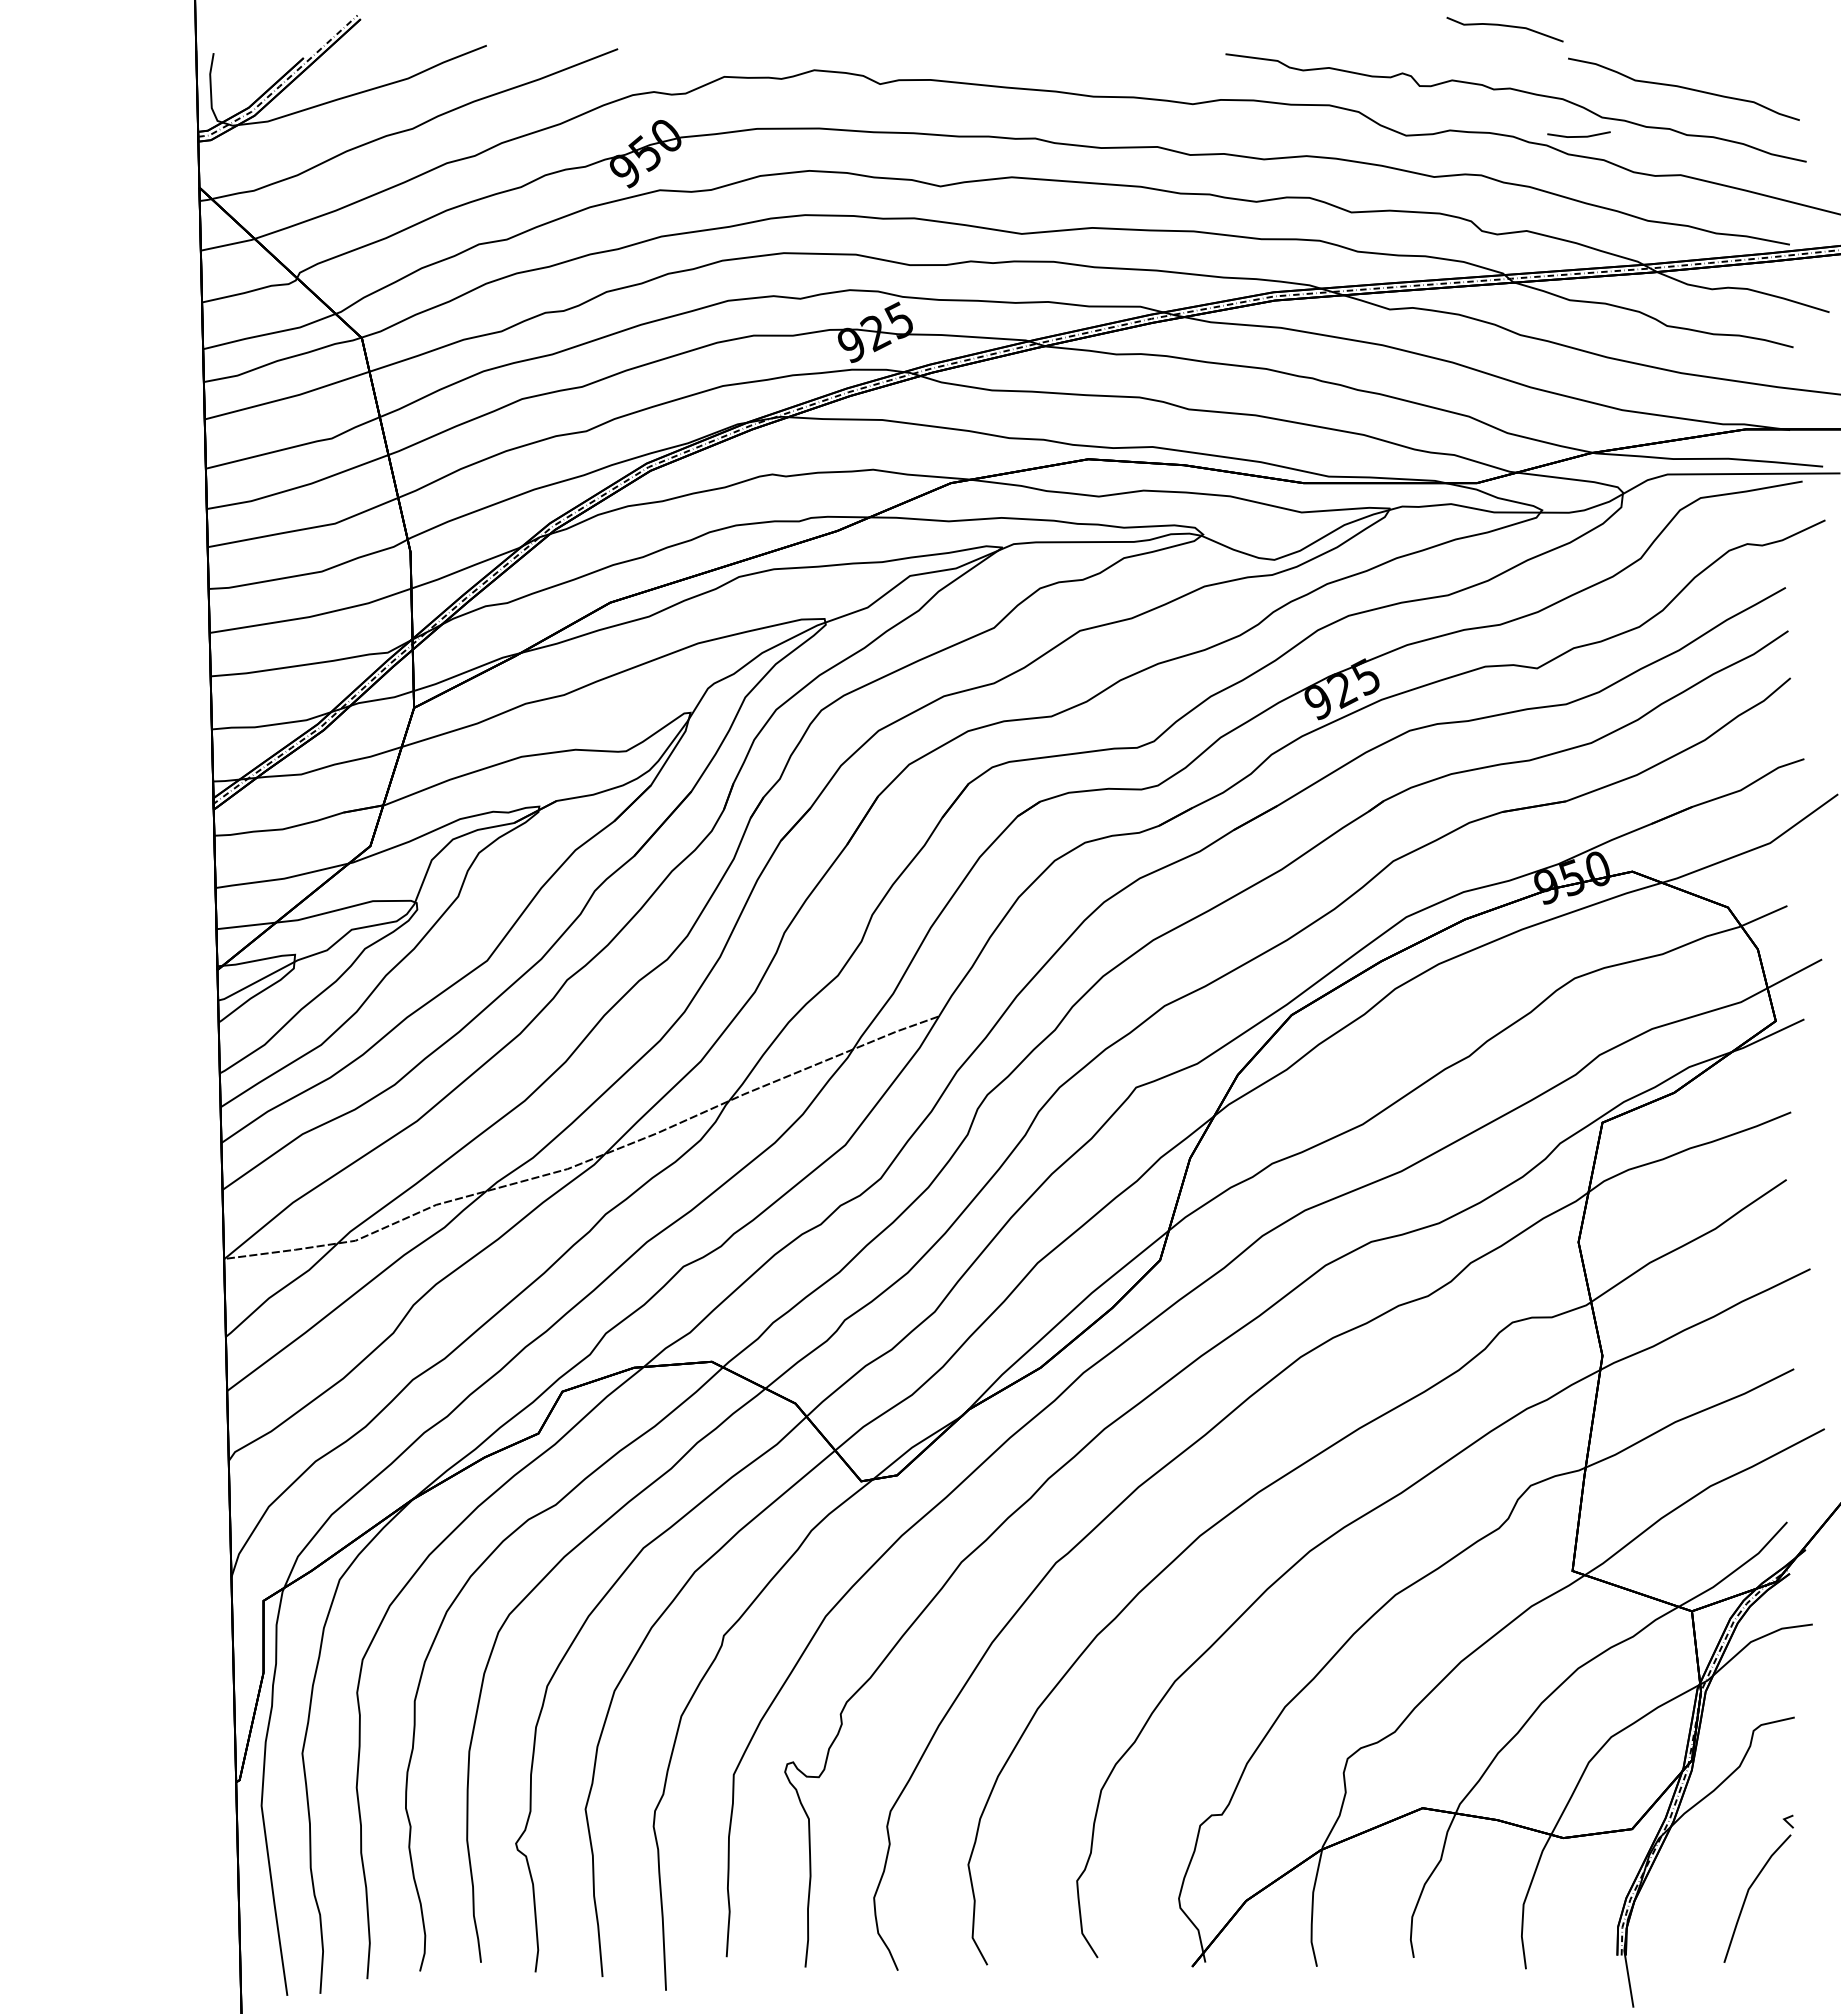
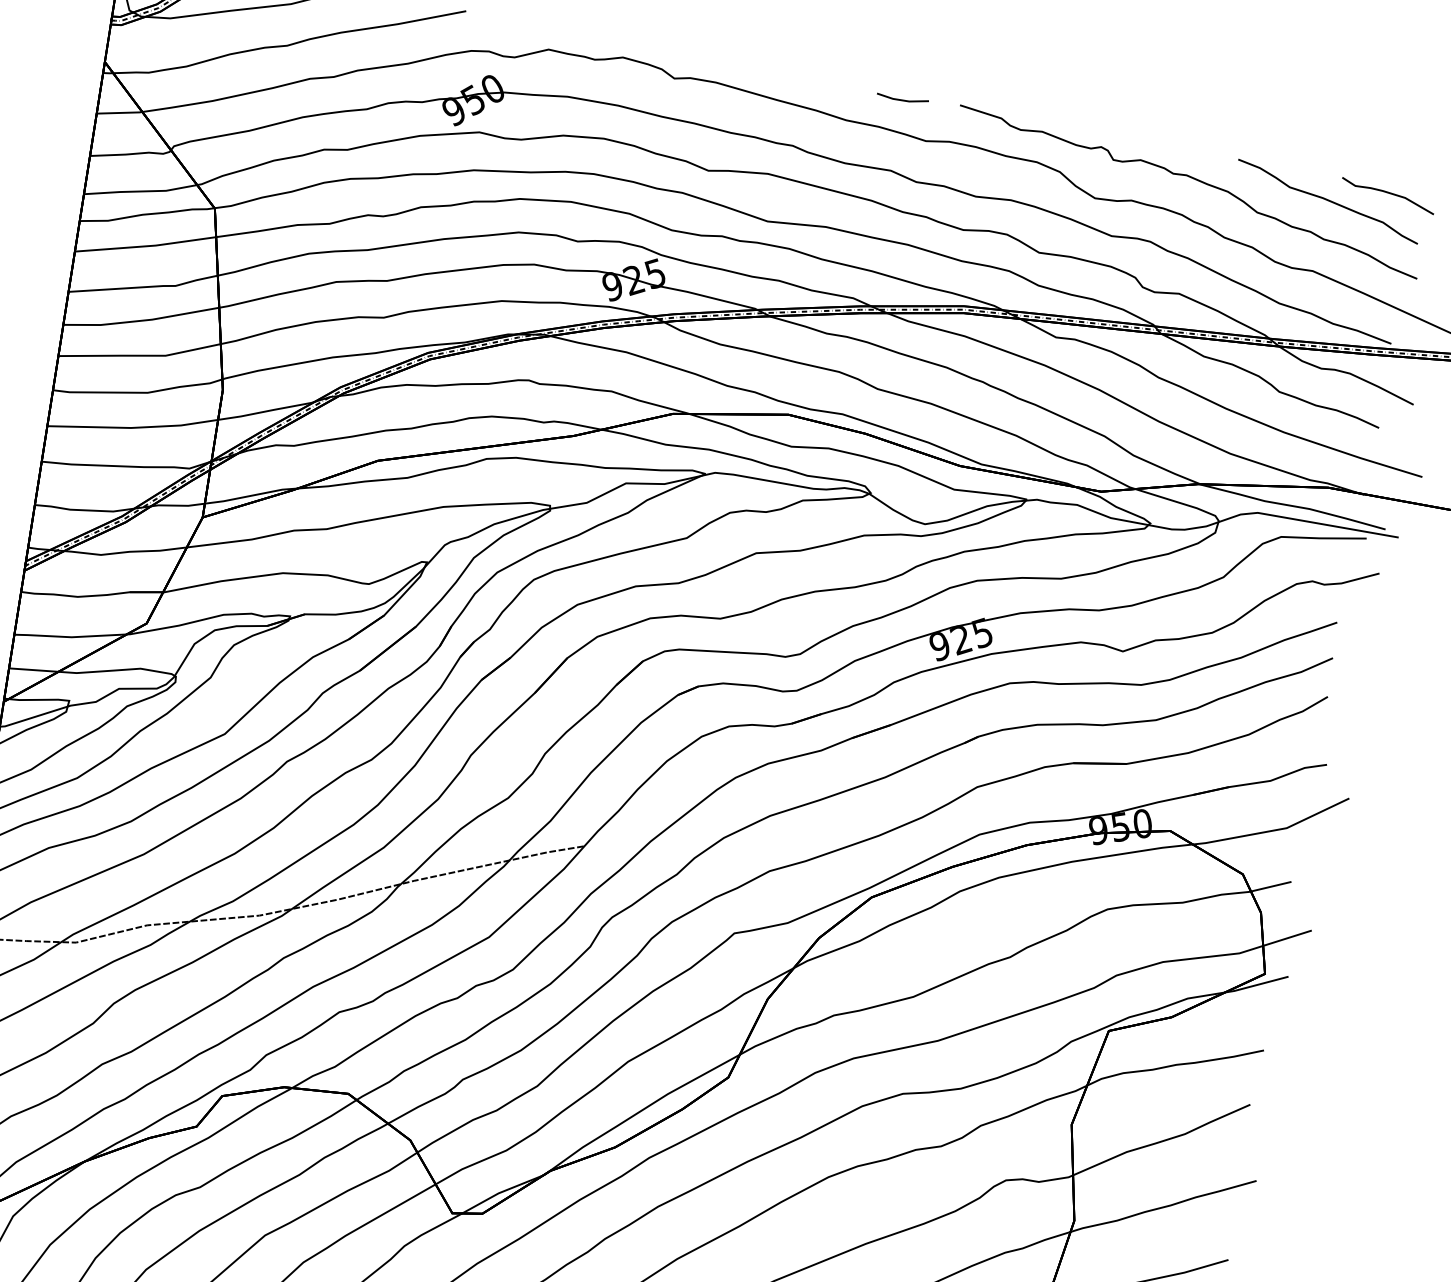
curve: (1504, 26) -> (1388, 193), moved
line: (1578, 136) -> (902, 100), moved

